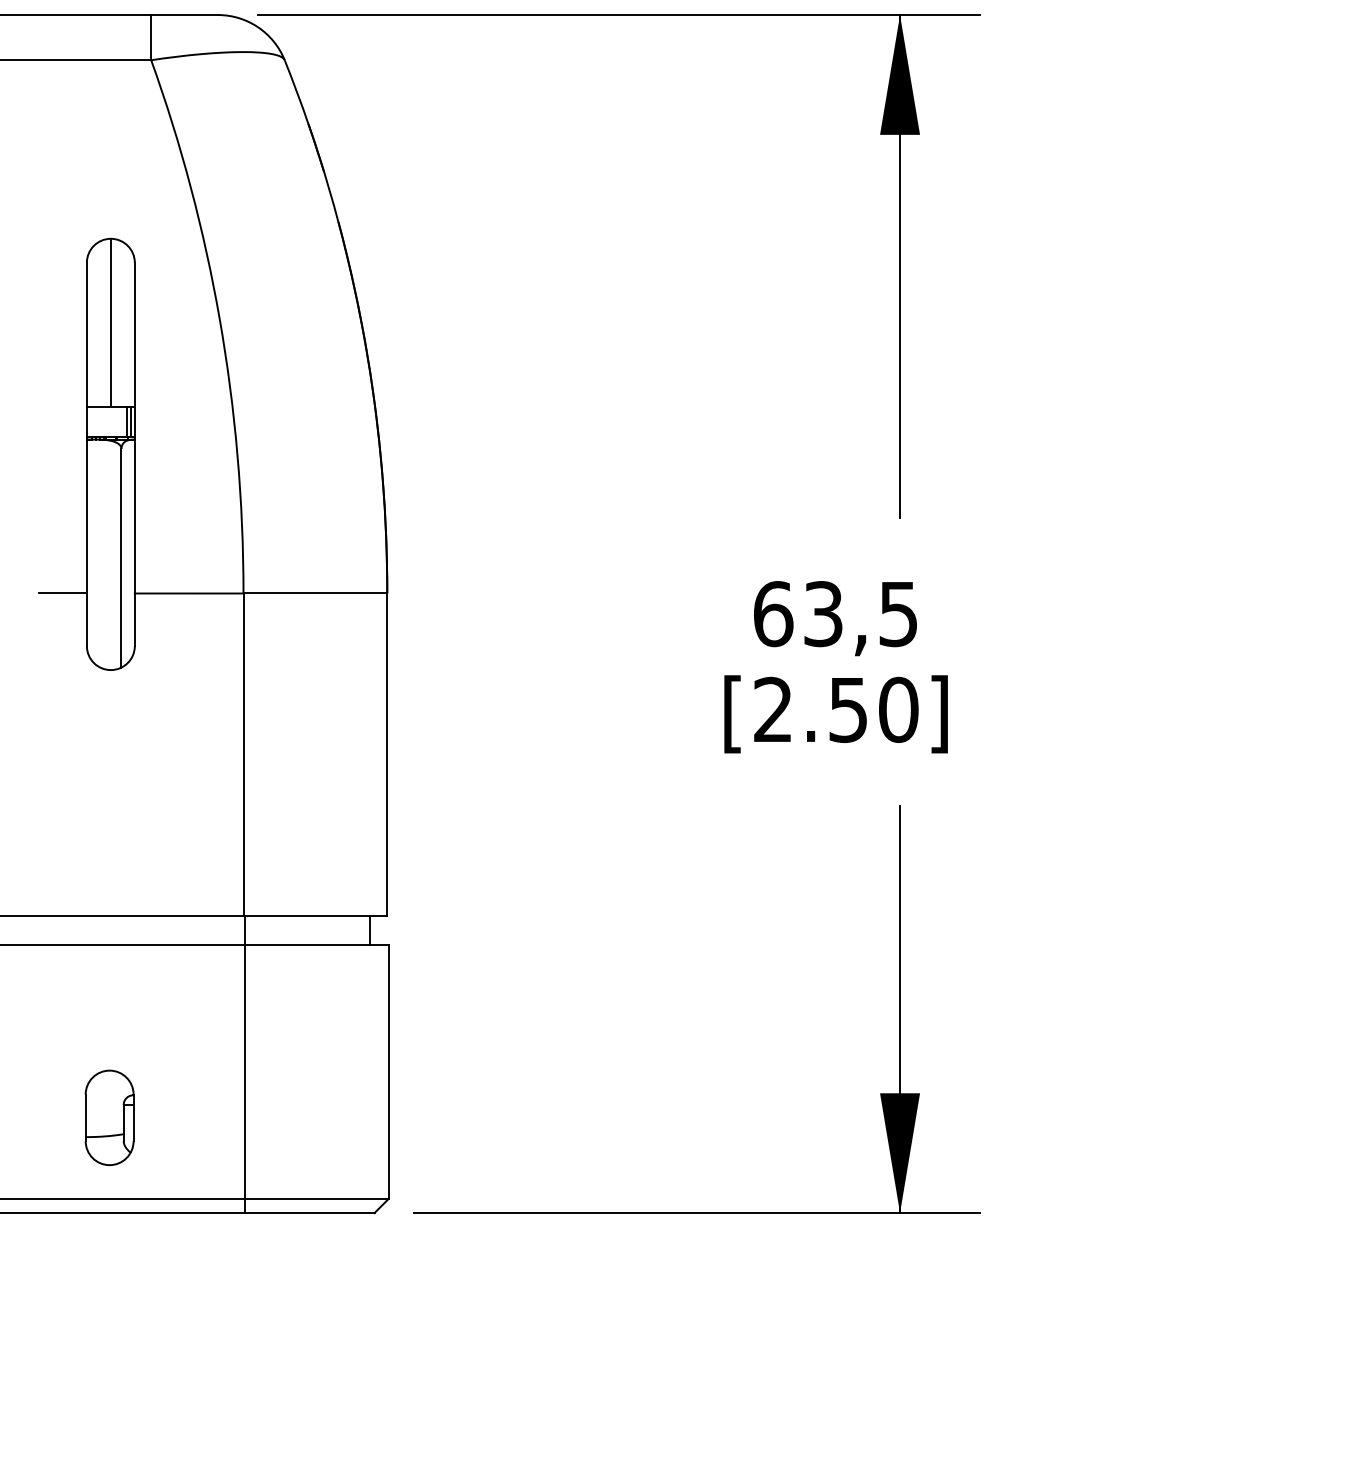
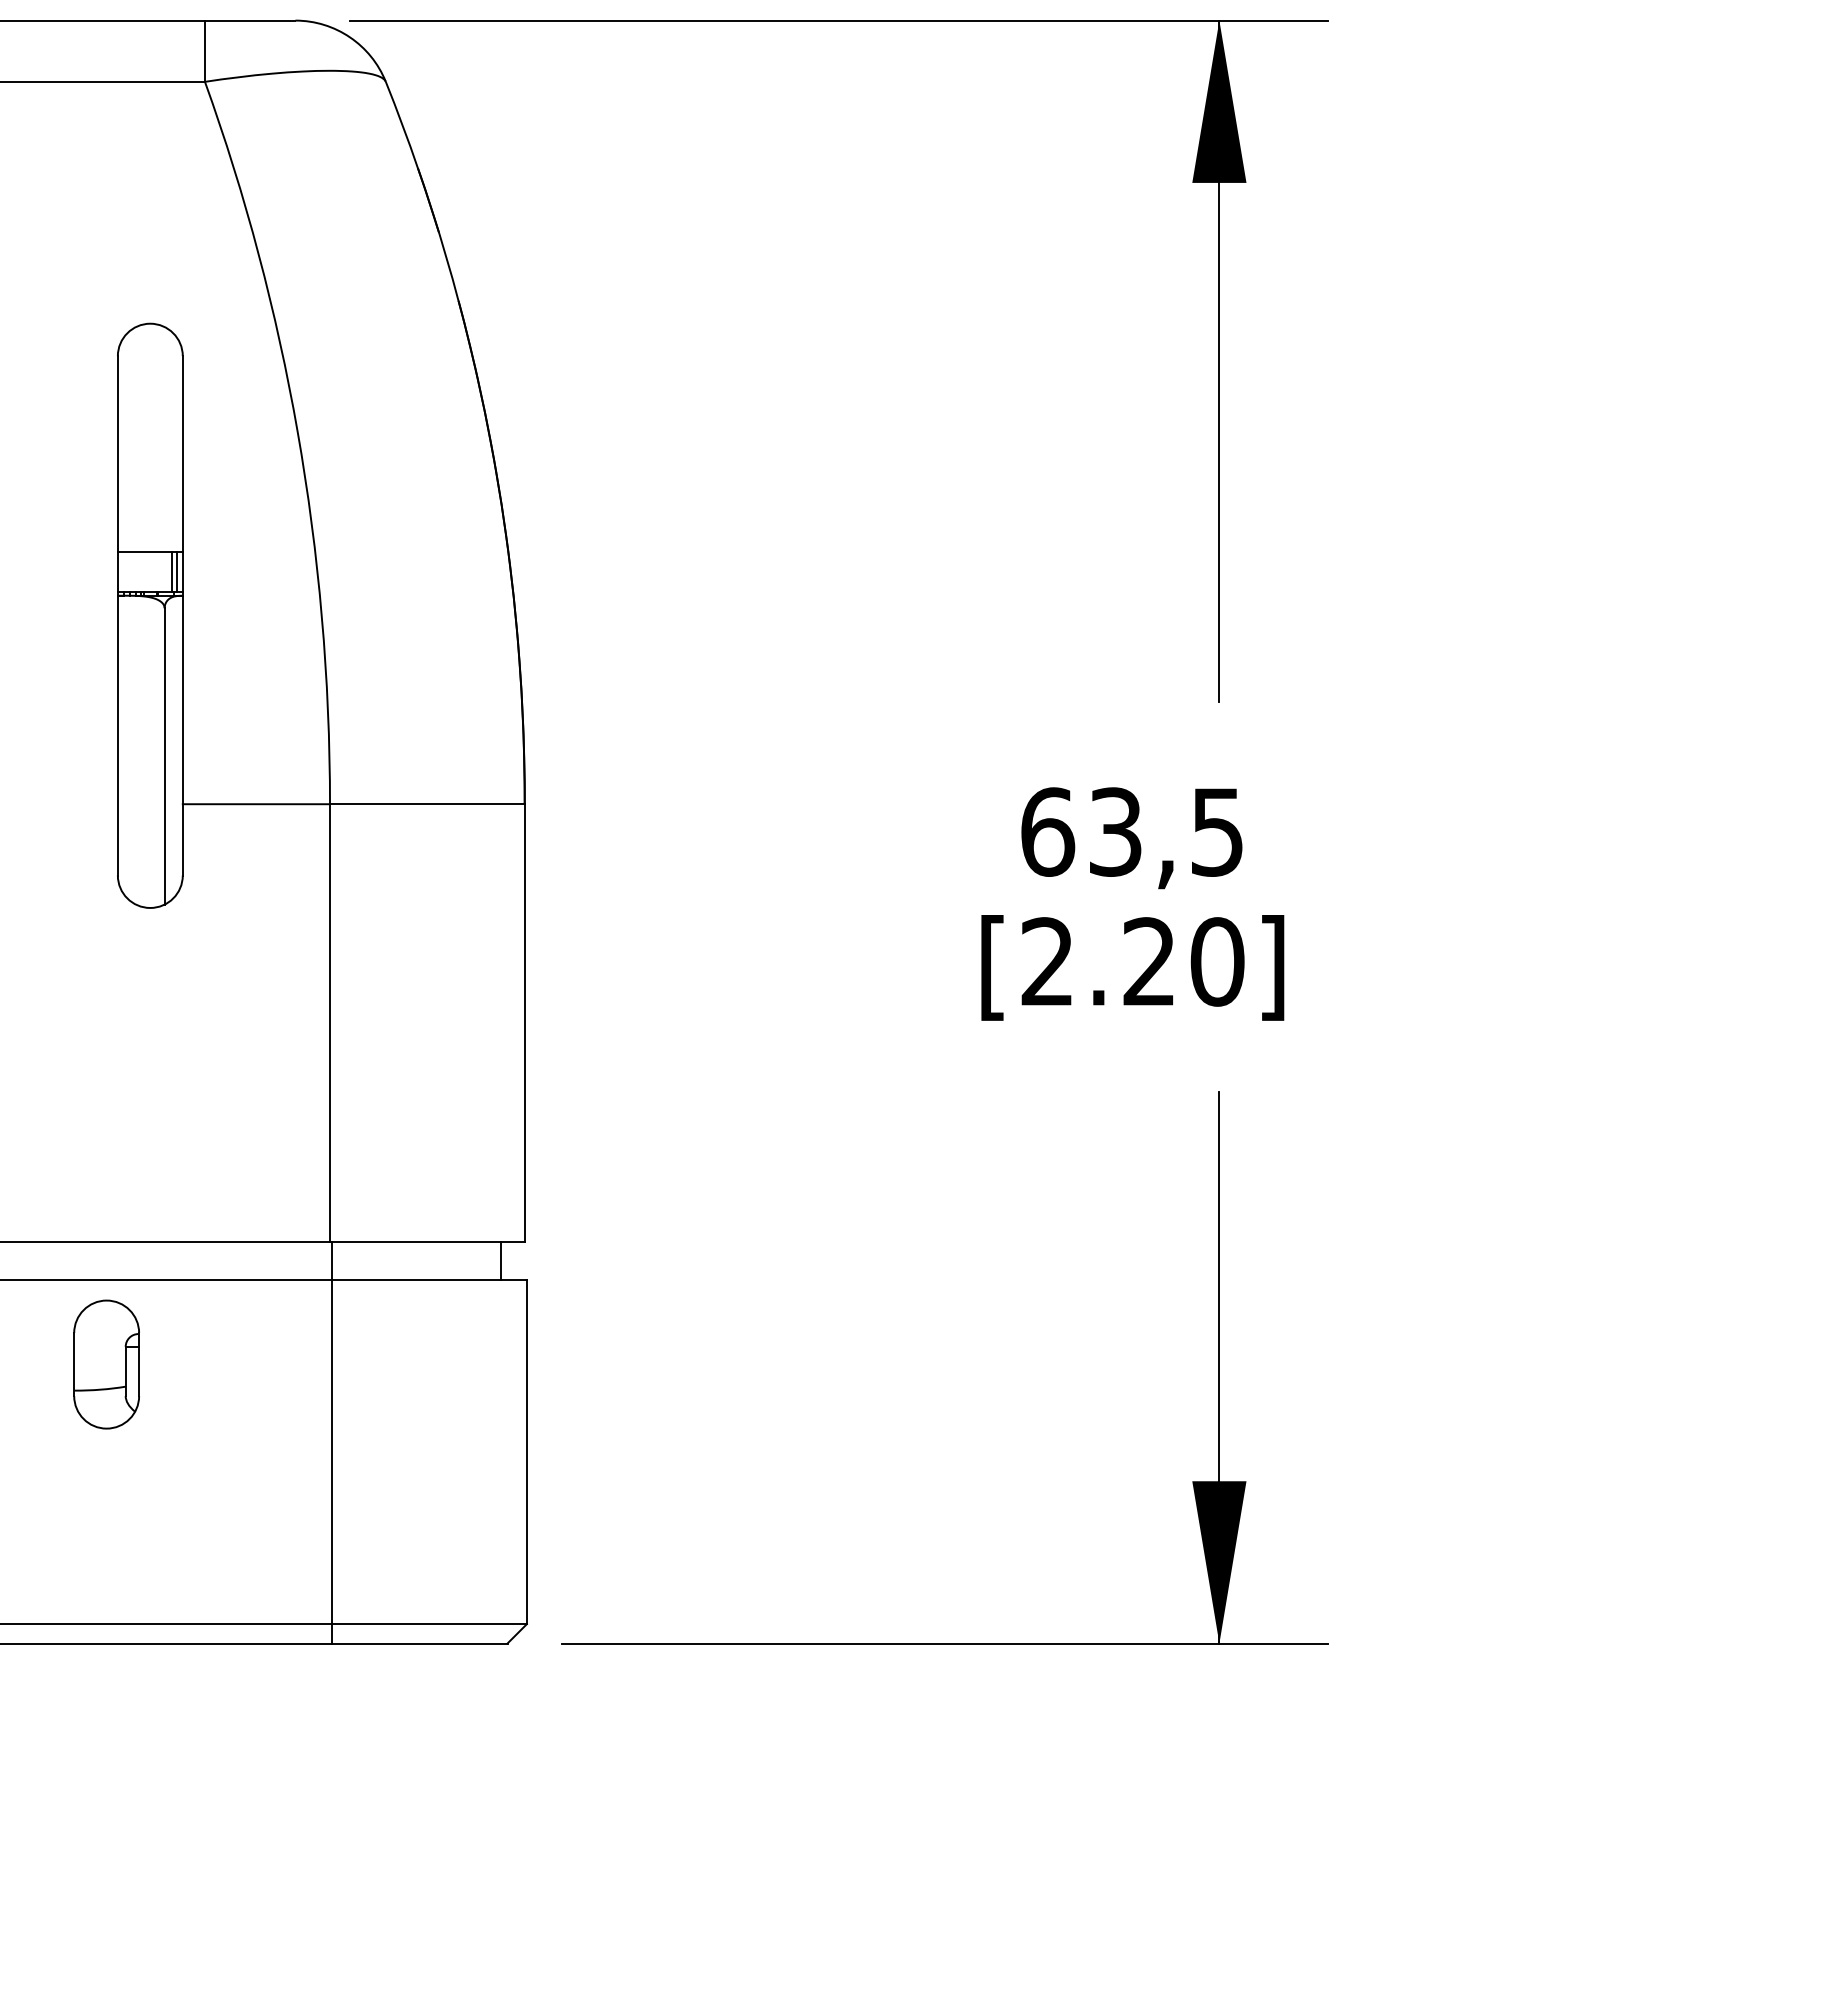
line: (111, 322) -> (150, 437), removed
line: (62, 593) -> (84, 804), removed
text: (847, 709) -> (1148, 961), [2.50] -> [2.20]
part: (109, 1117) -> (106, 1364), moved

